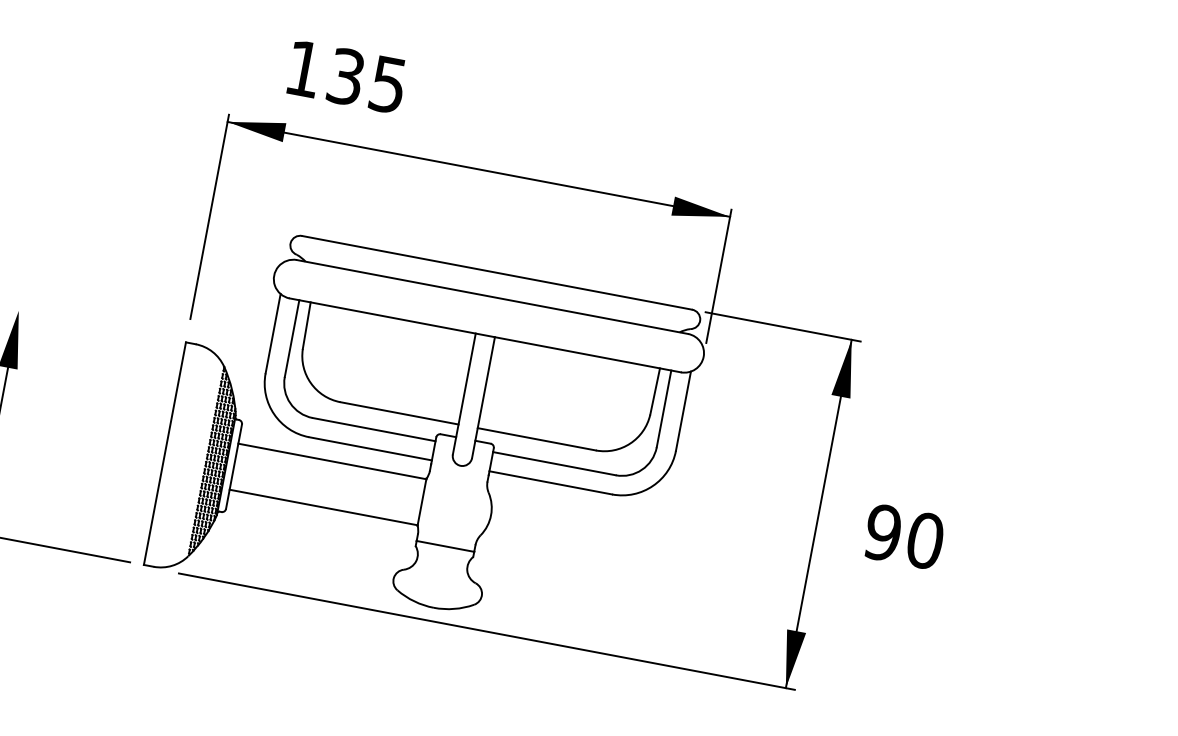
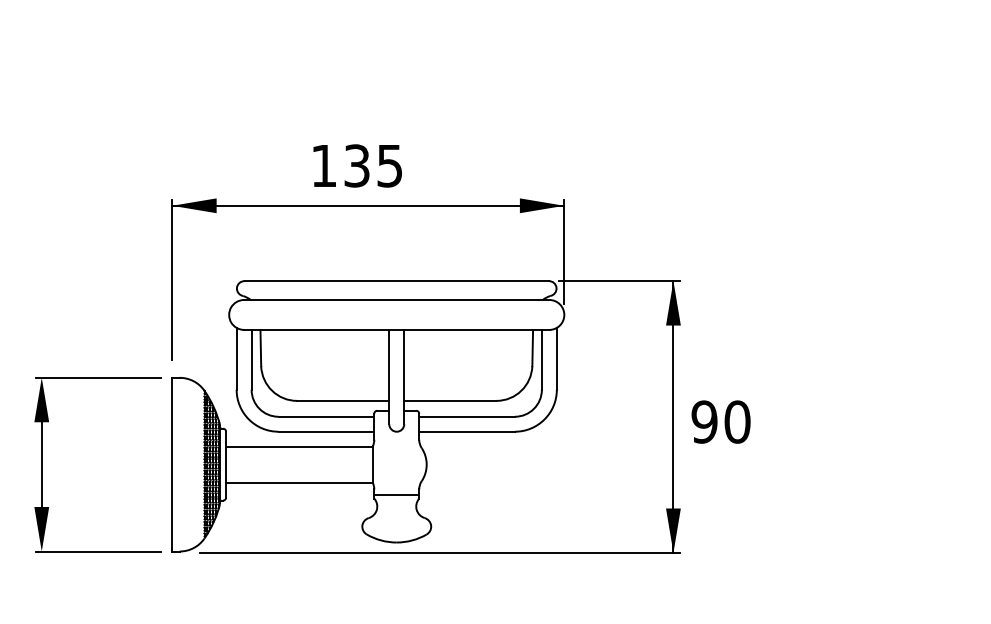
text: (346, 76) -> (357, 165), moved
line: (91, 324) -> (98, 377), added
text: (903, 535) -> (720, 421), moved

